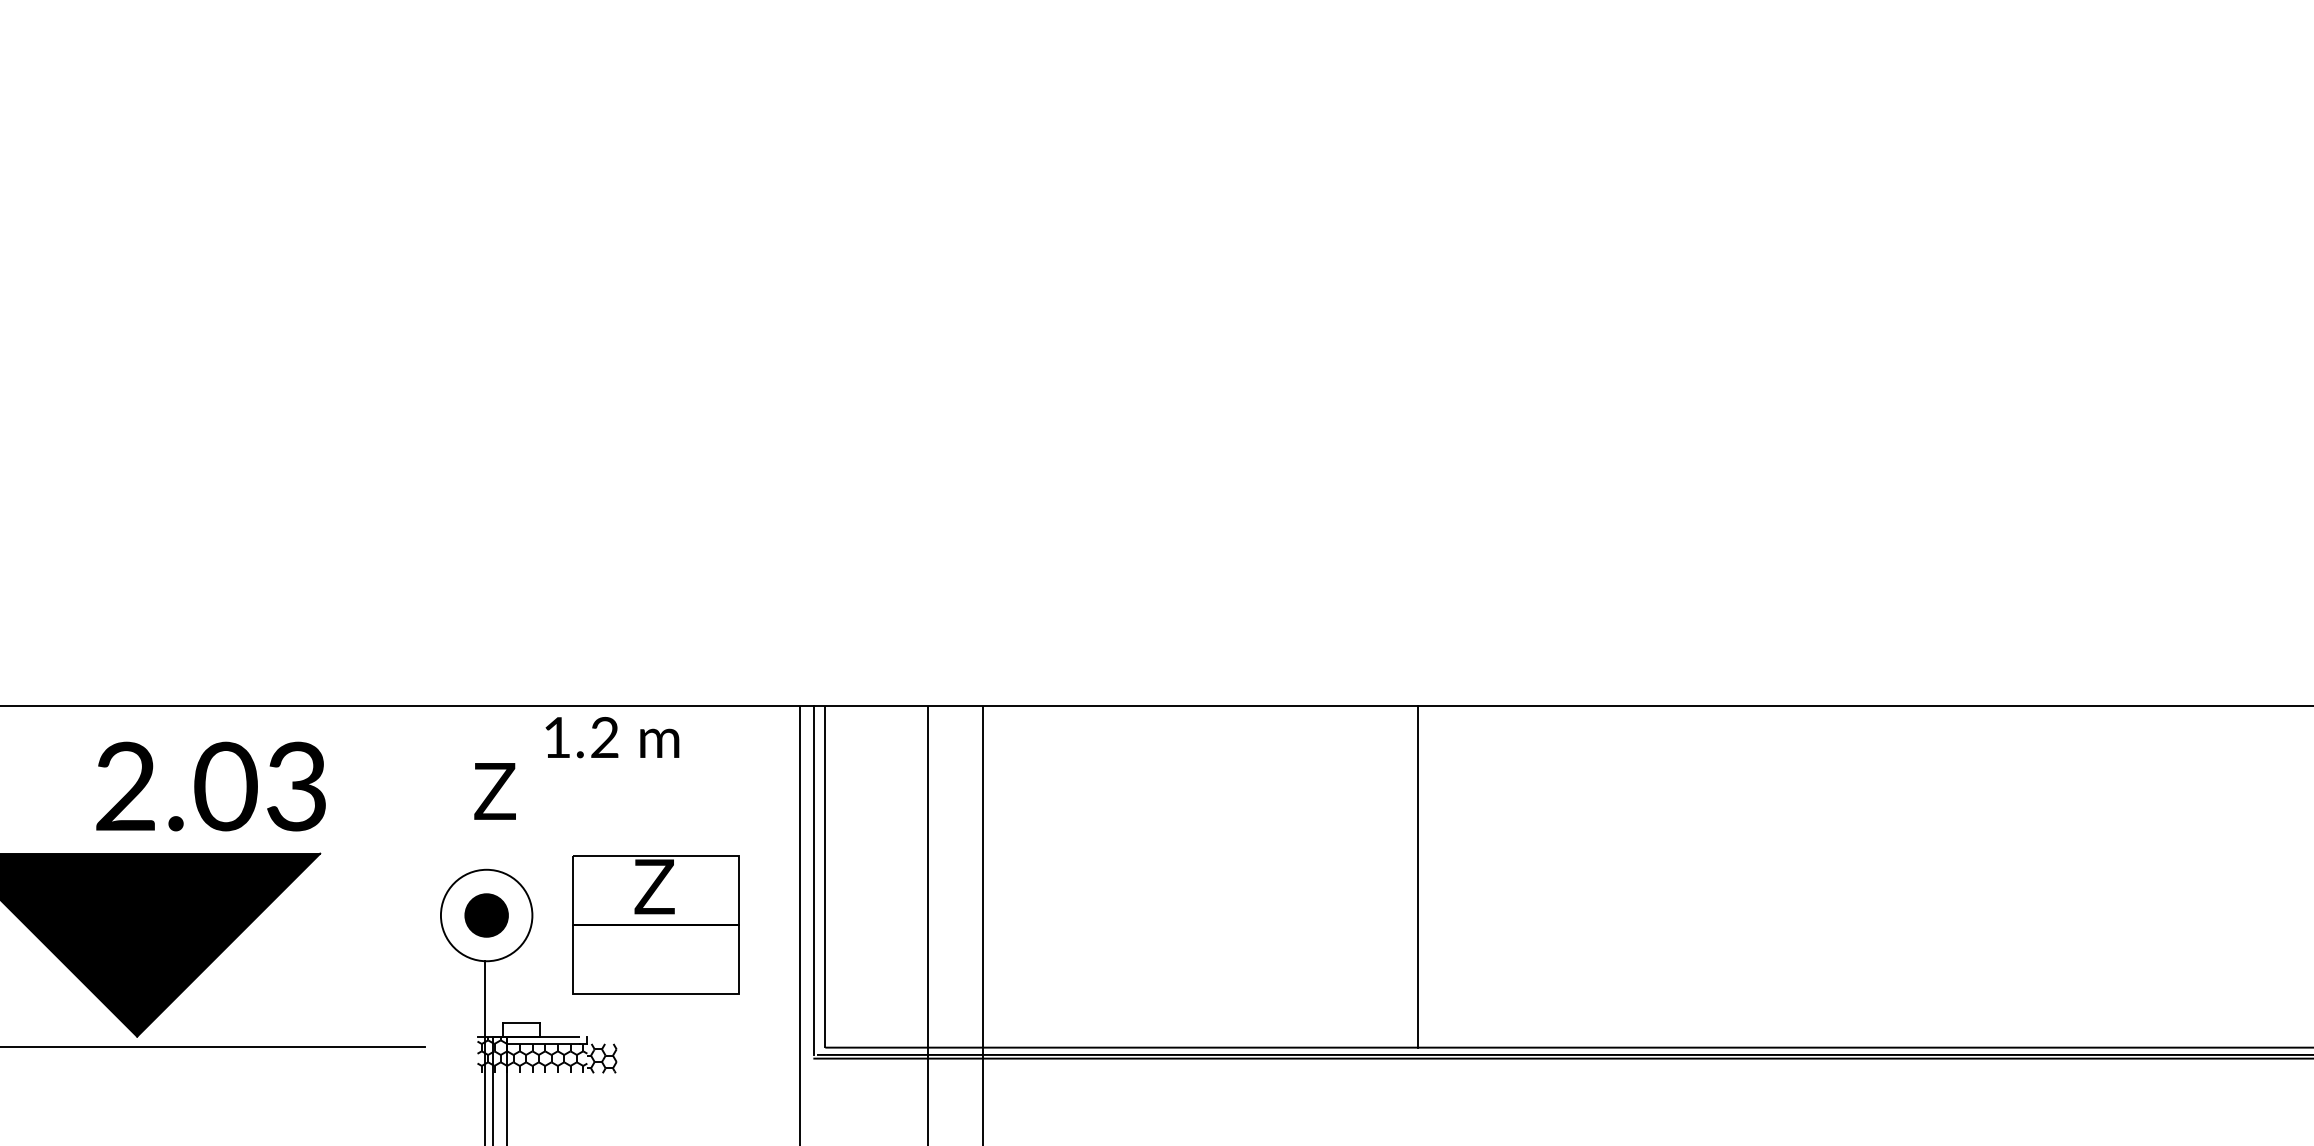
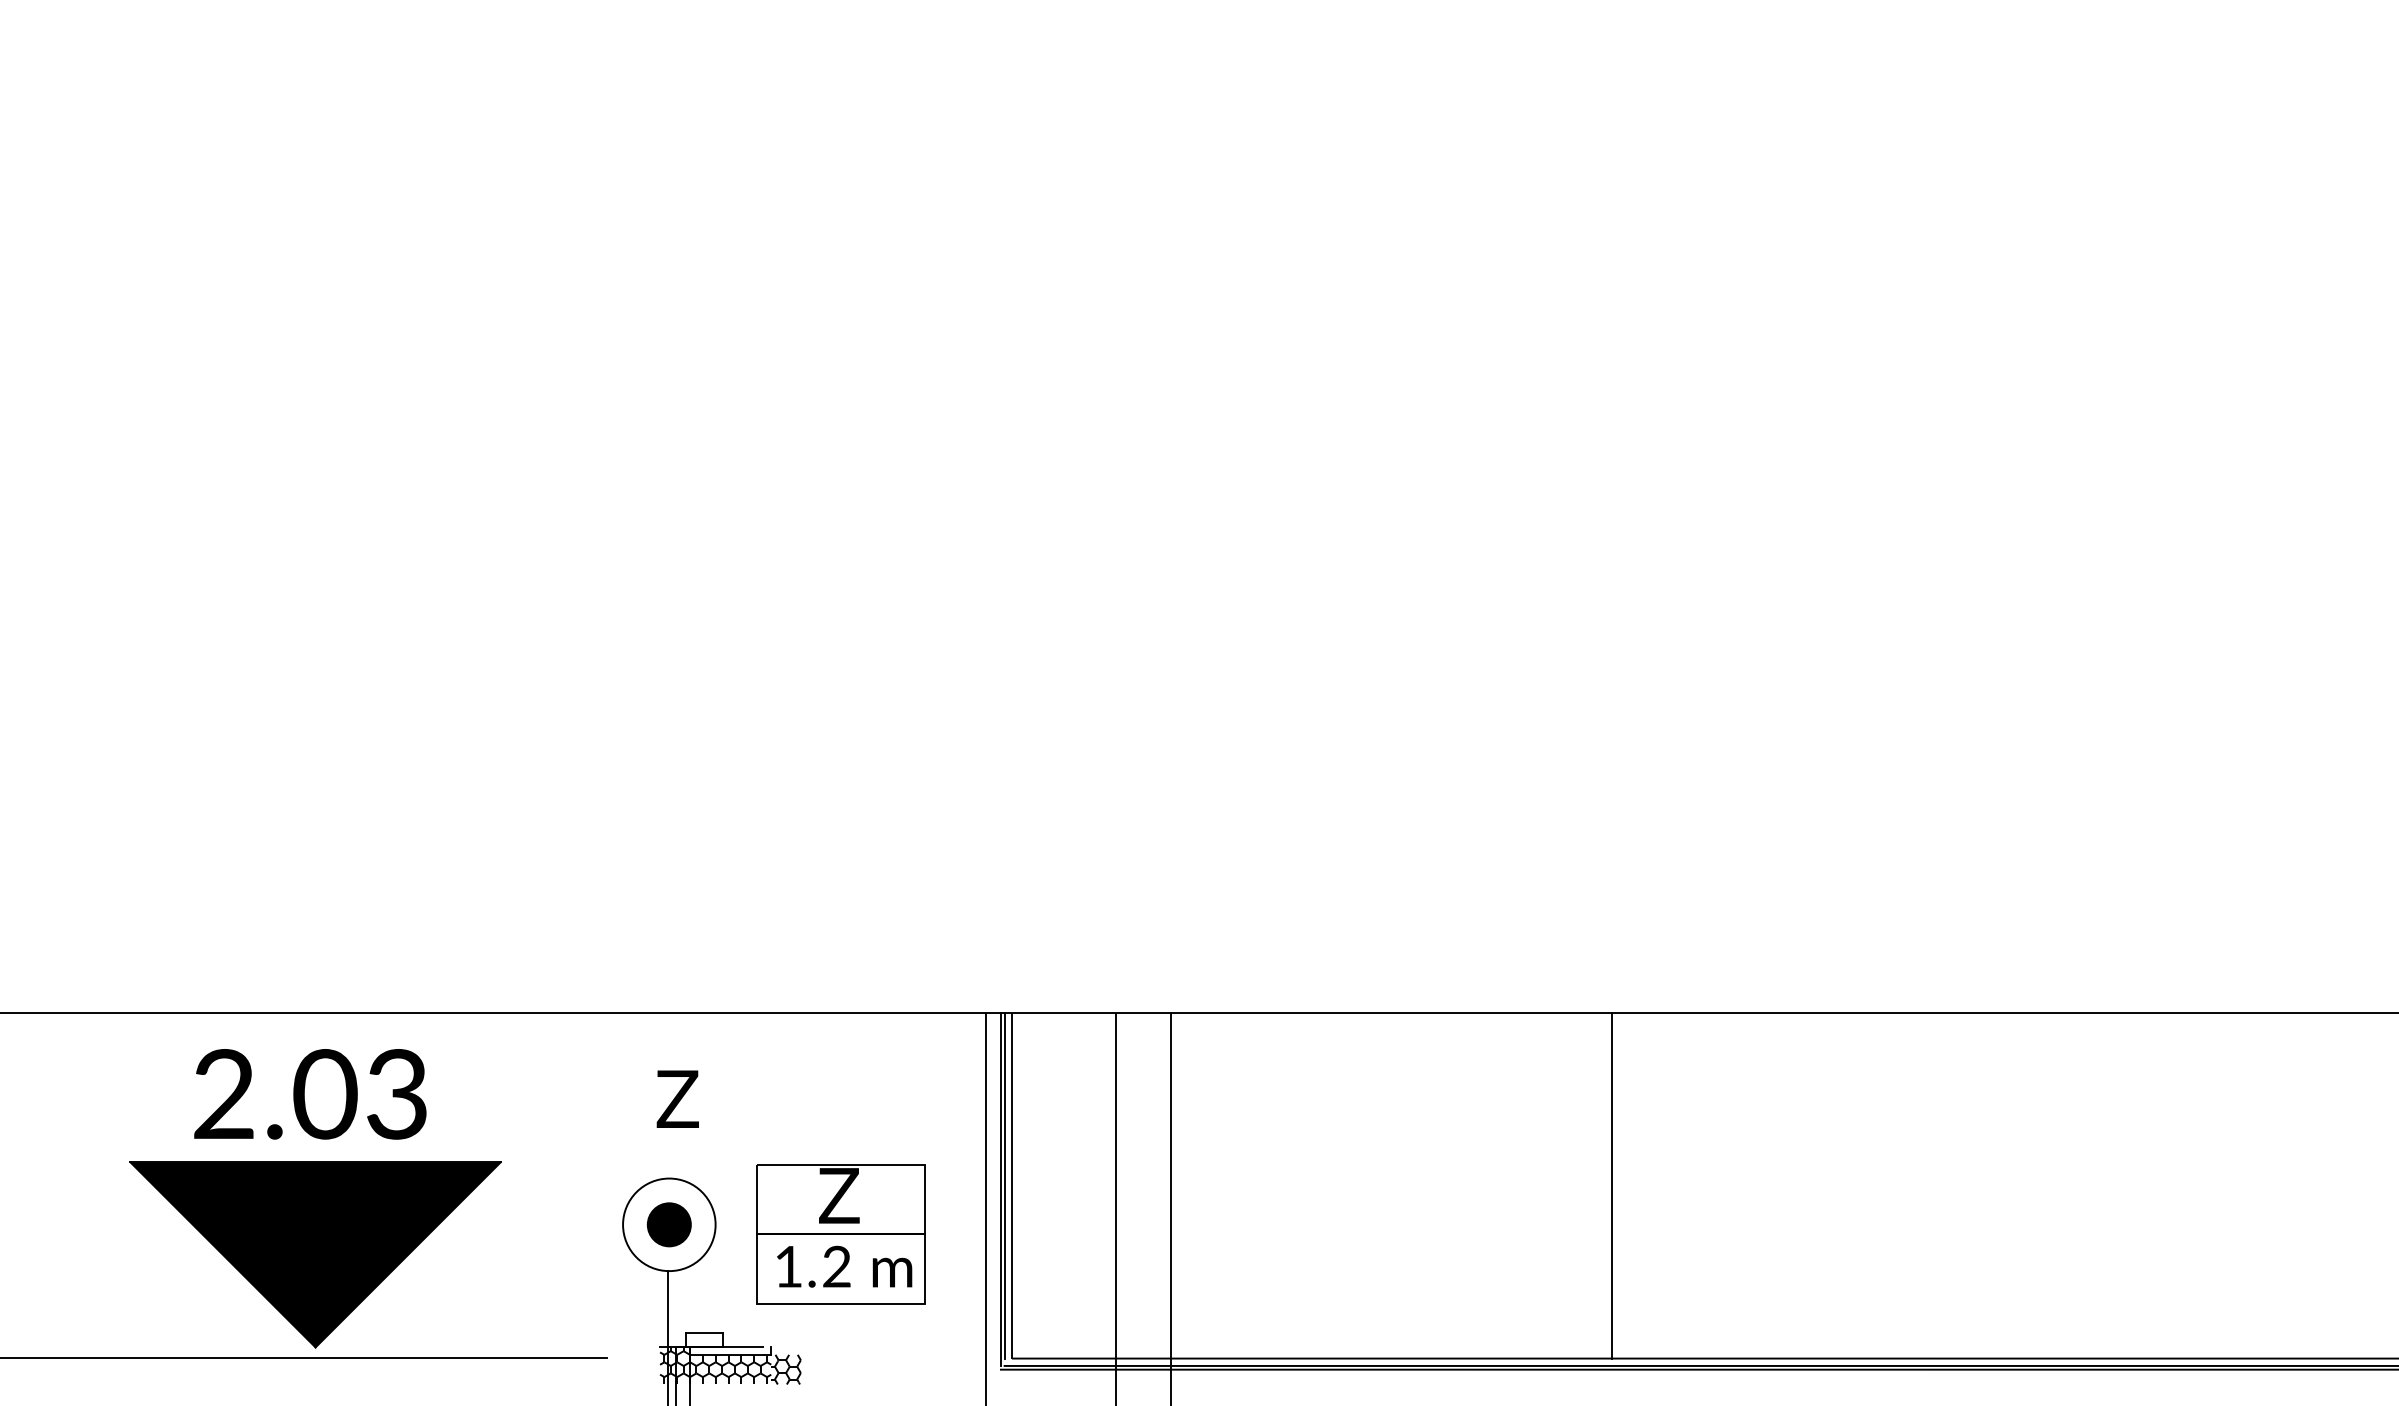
text: (612, 737) -> (844, 1266), moved
text: (211, 786) -> (310, 1094), moved
line: (817, 876) -> (1004, 1185), added

